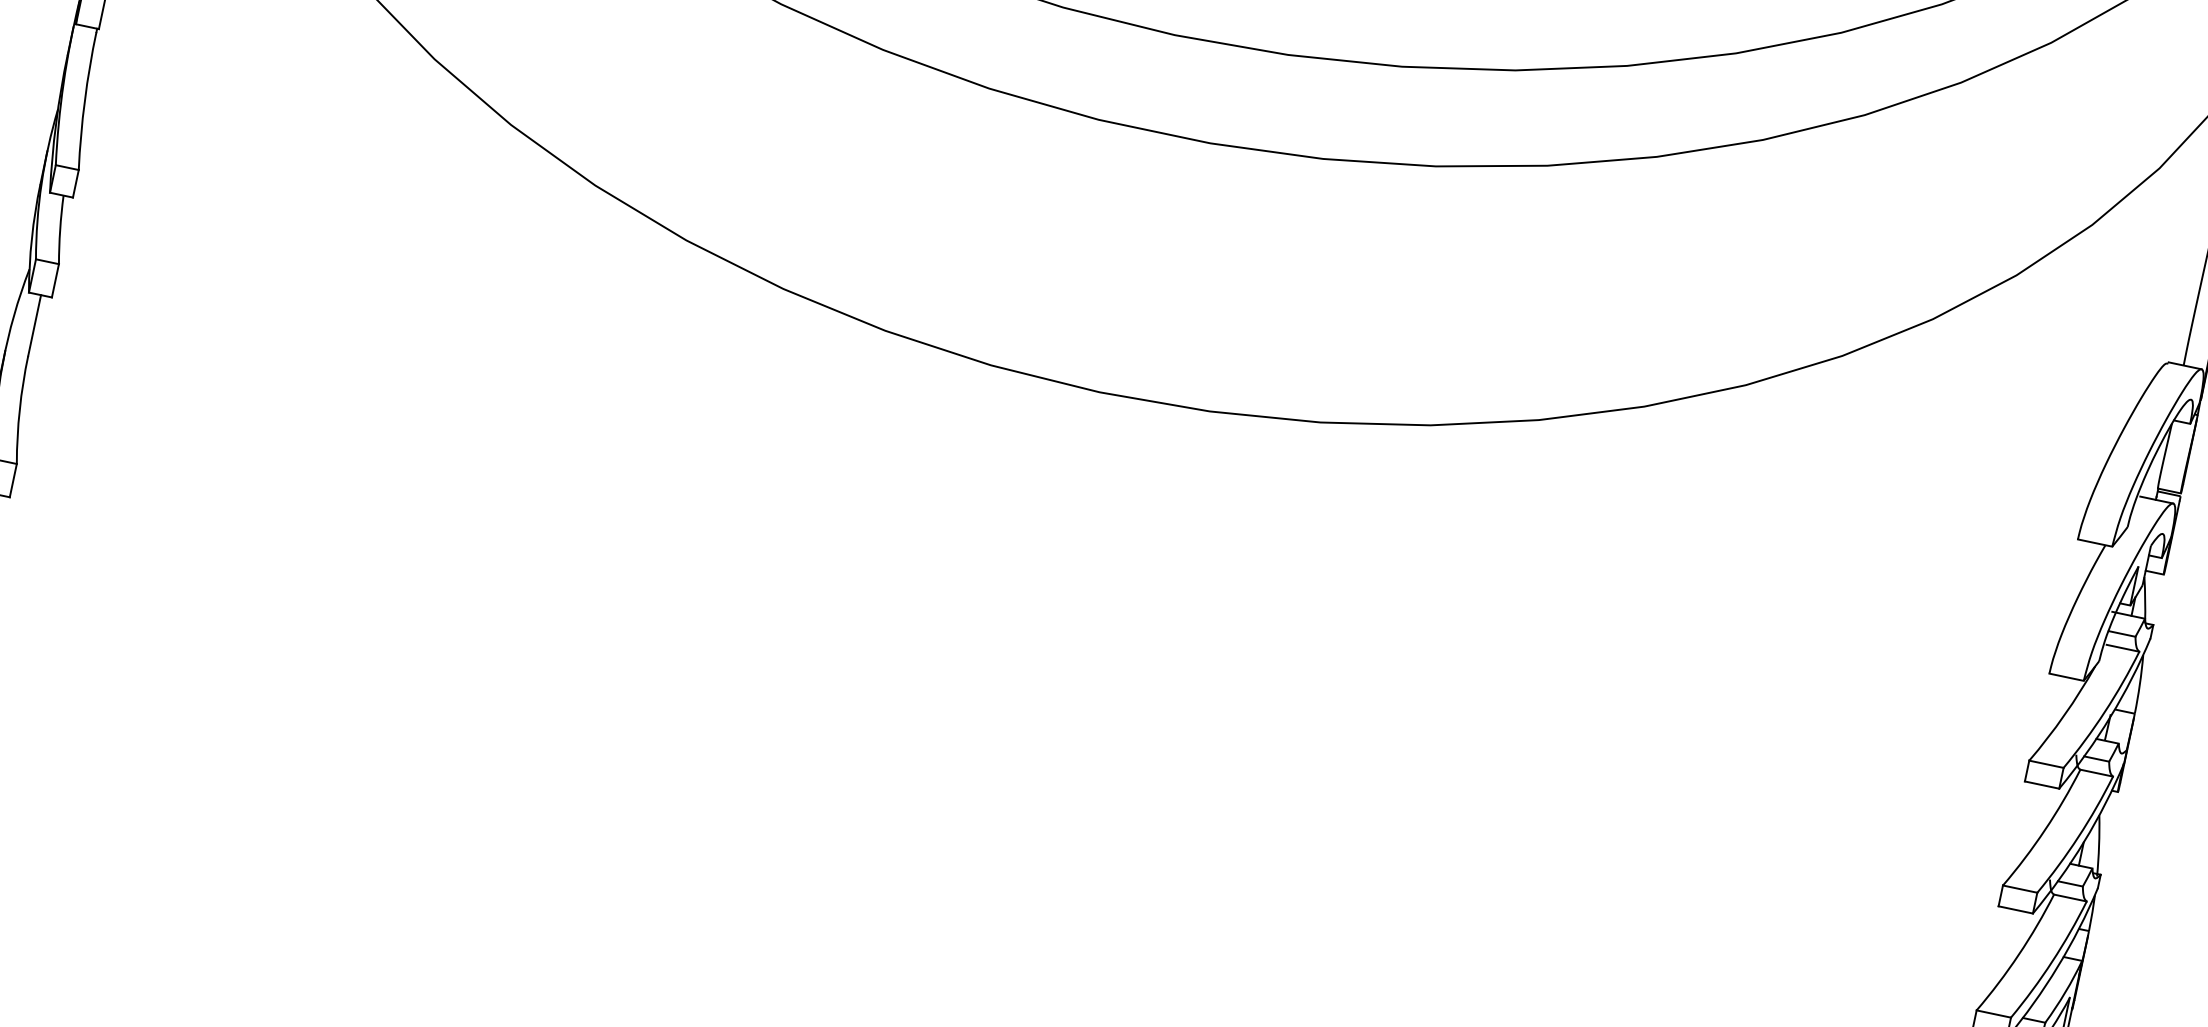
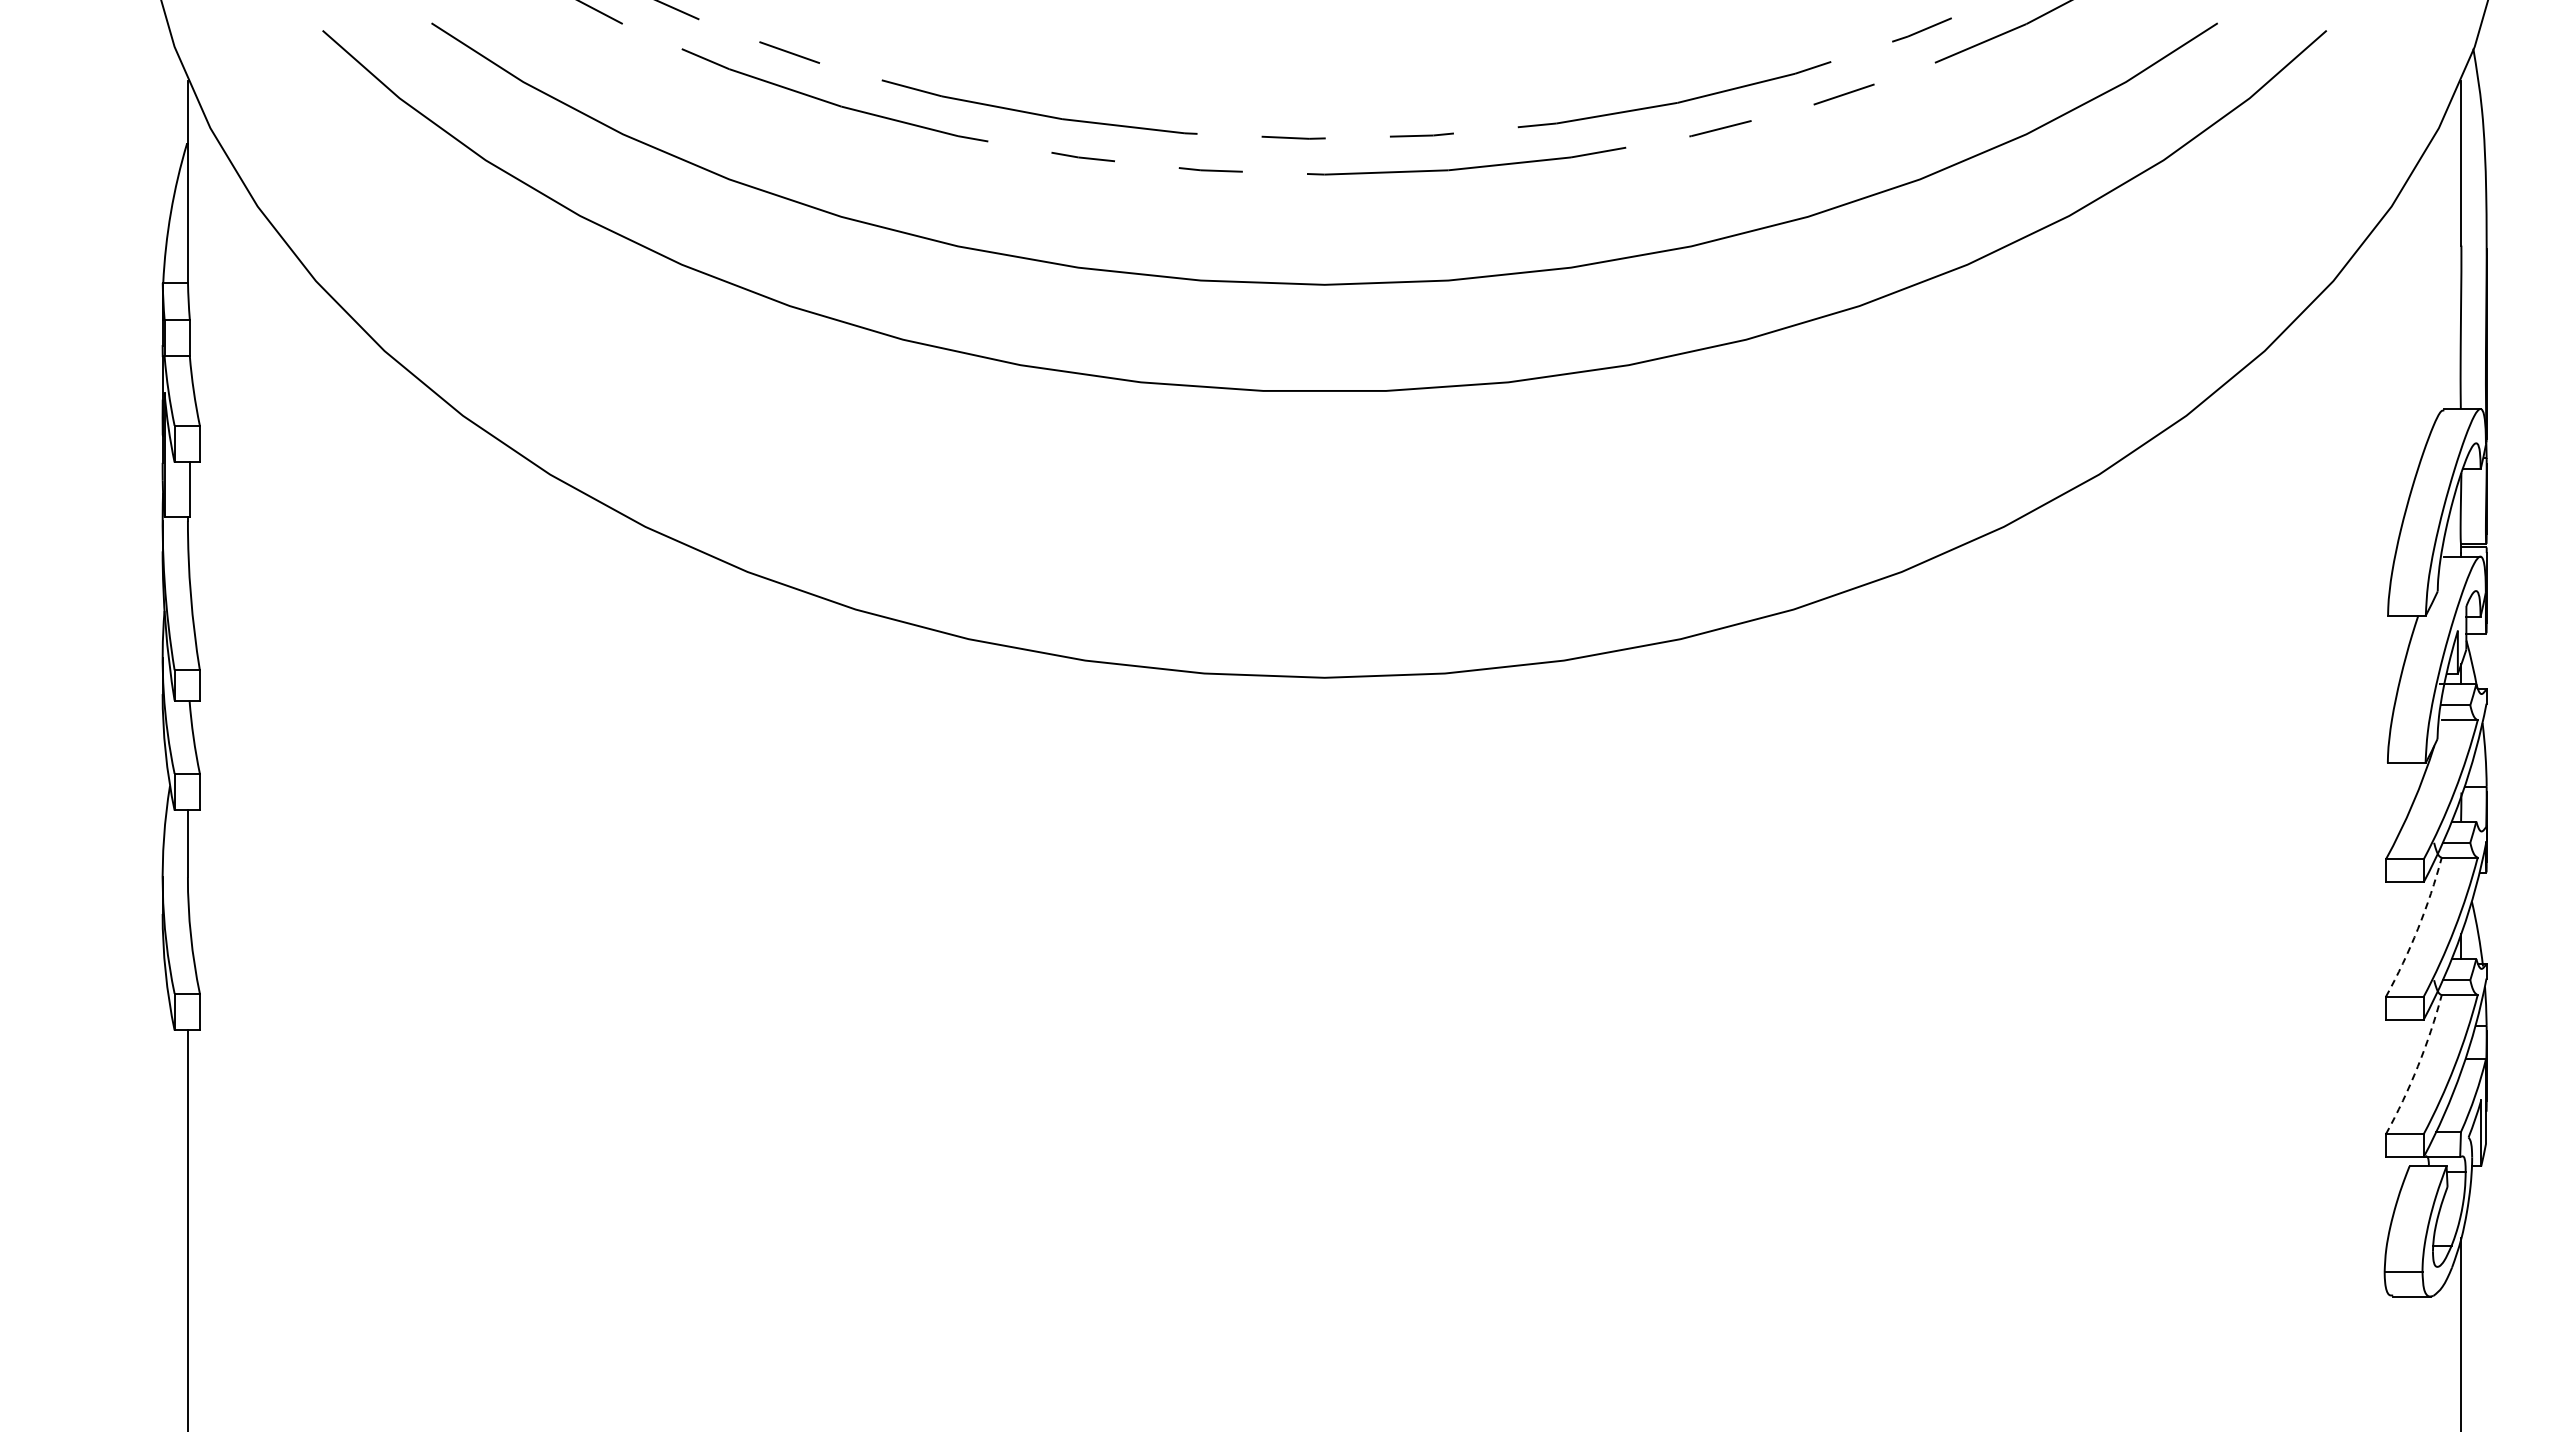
arc: (2044, 829) -> (2417, 928), solid -> dashed
arc: (2018, 954) -> (2417, 1066), solid -> dashed

